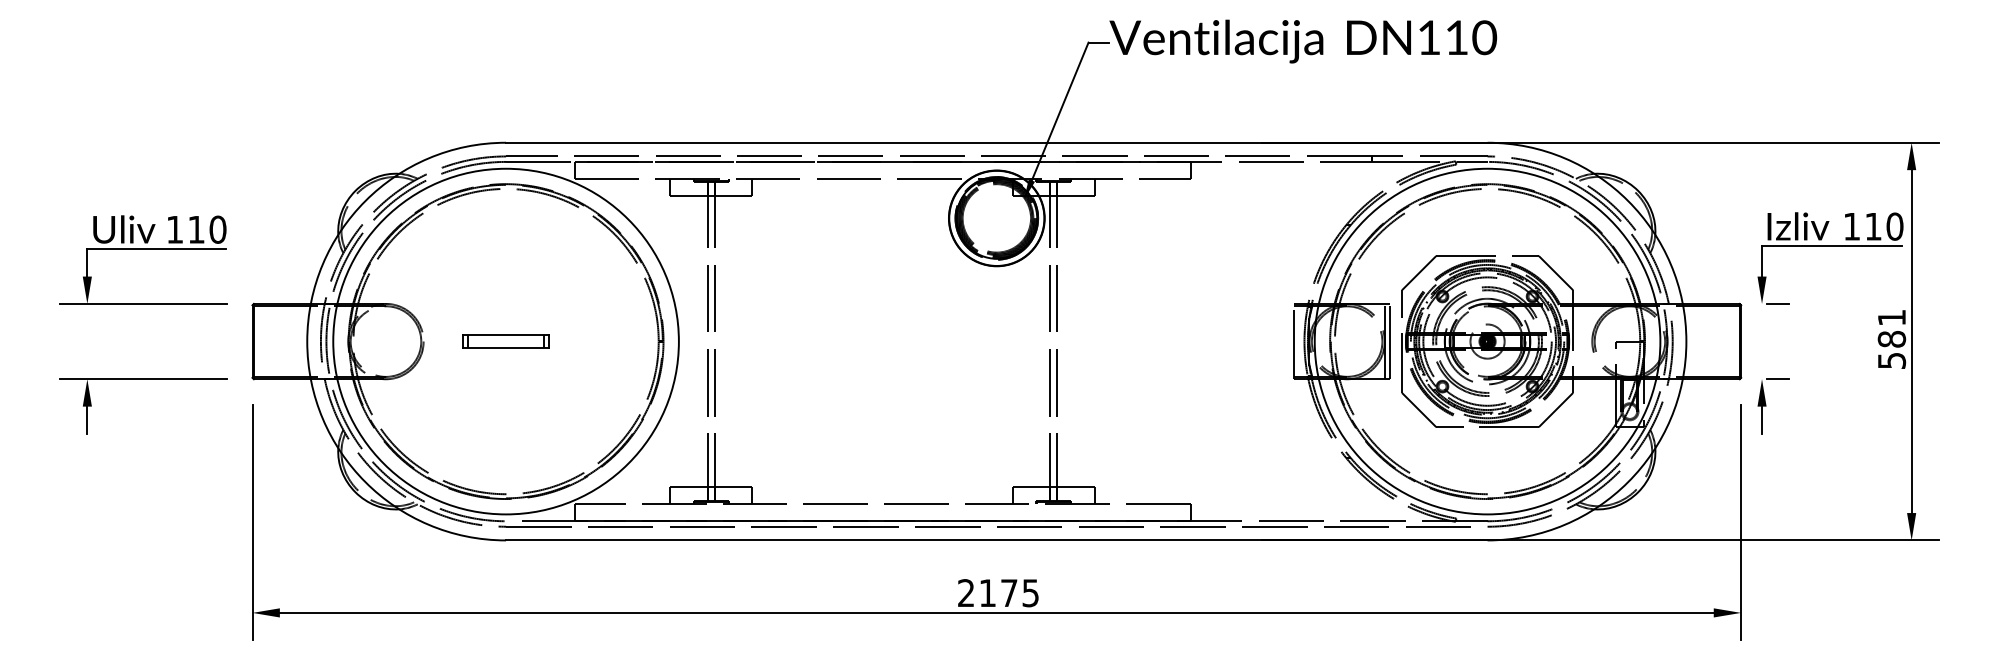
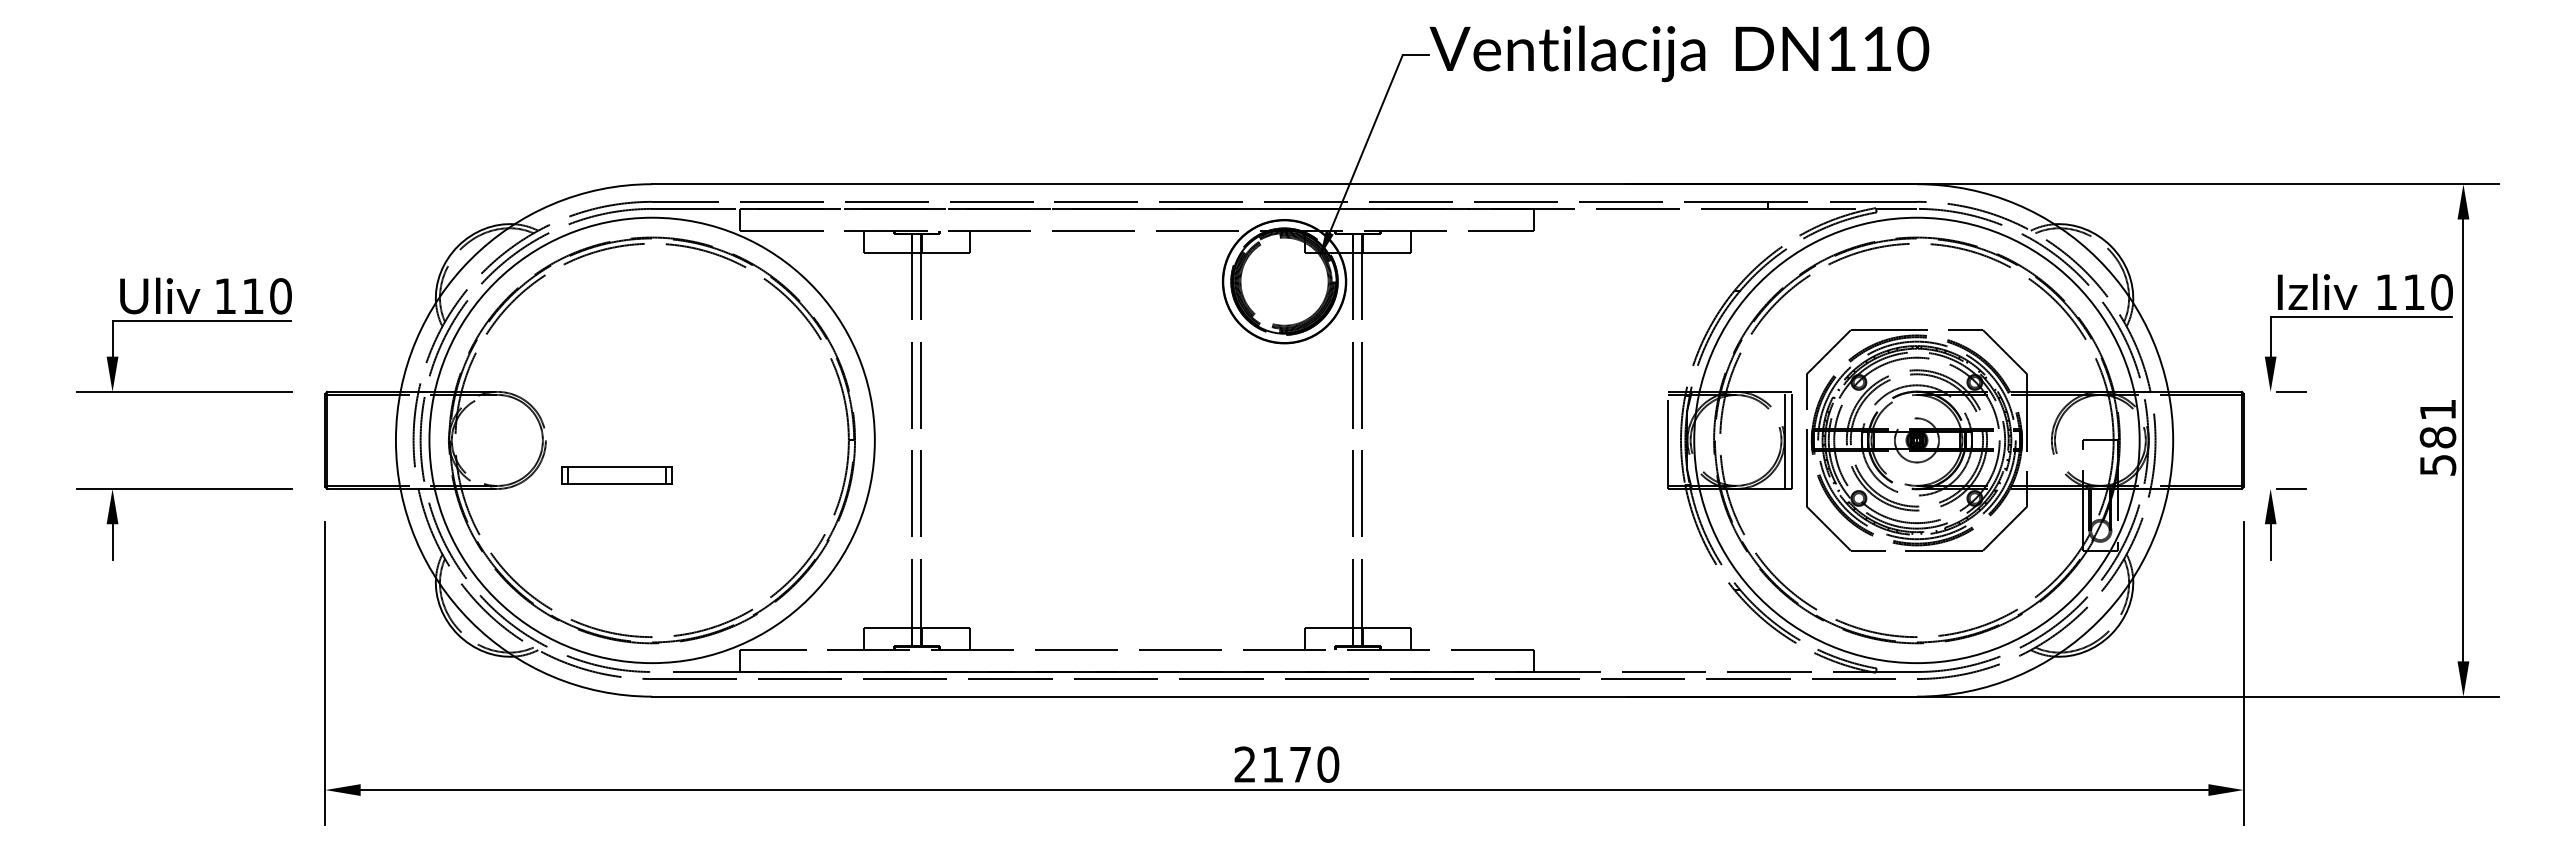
part: (505, 341) -> (616, 475), moved
text: (1030, 593) -> (1328, 764), 2175 -> 2170

